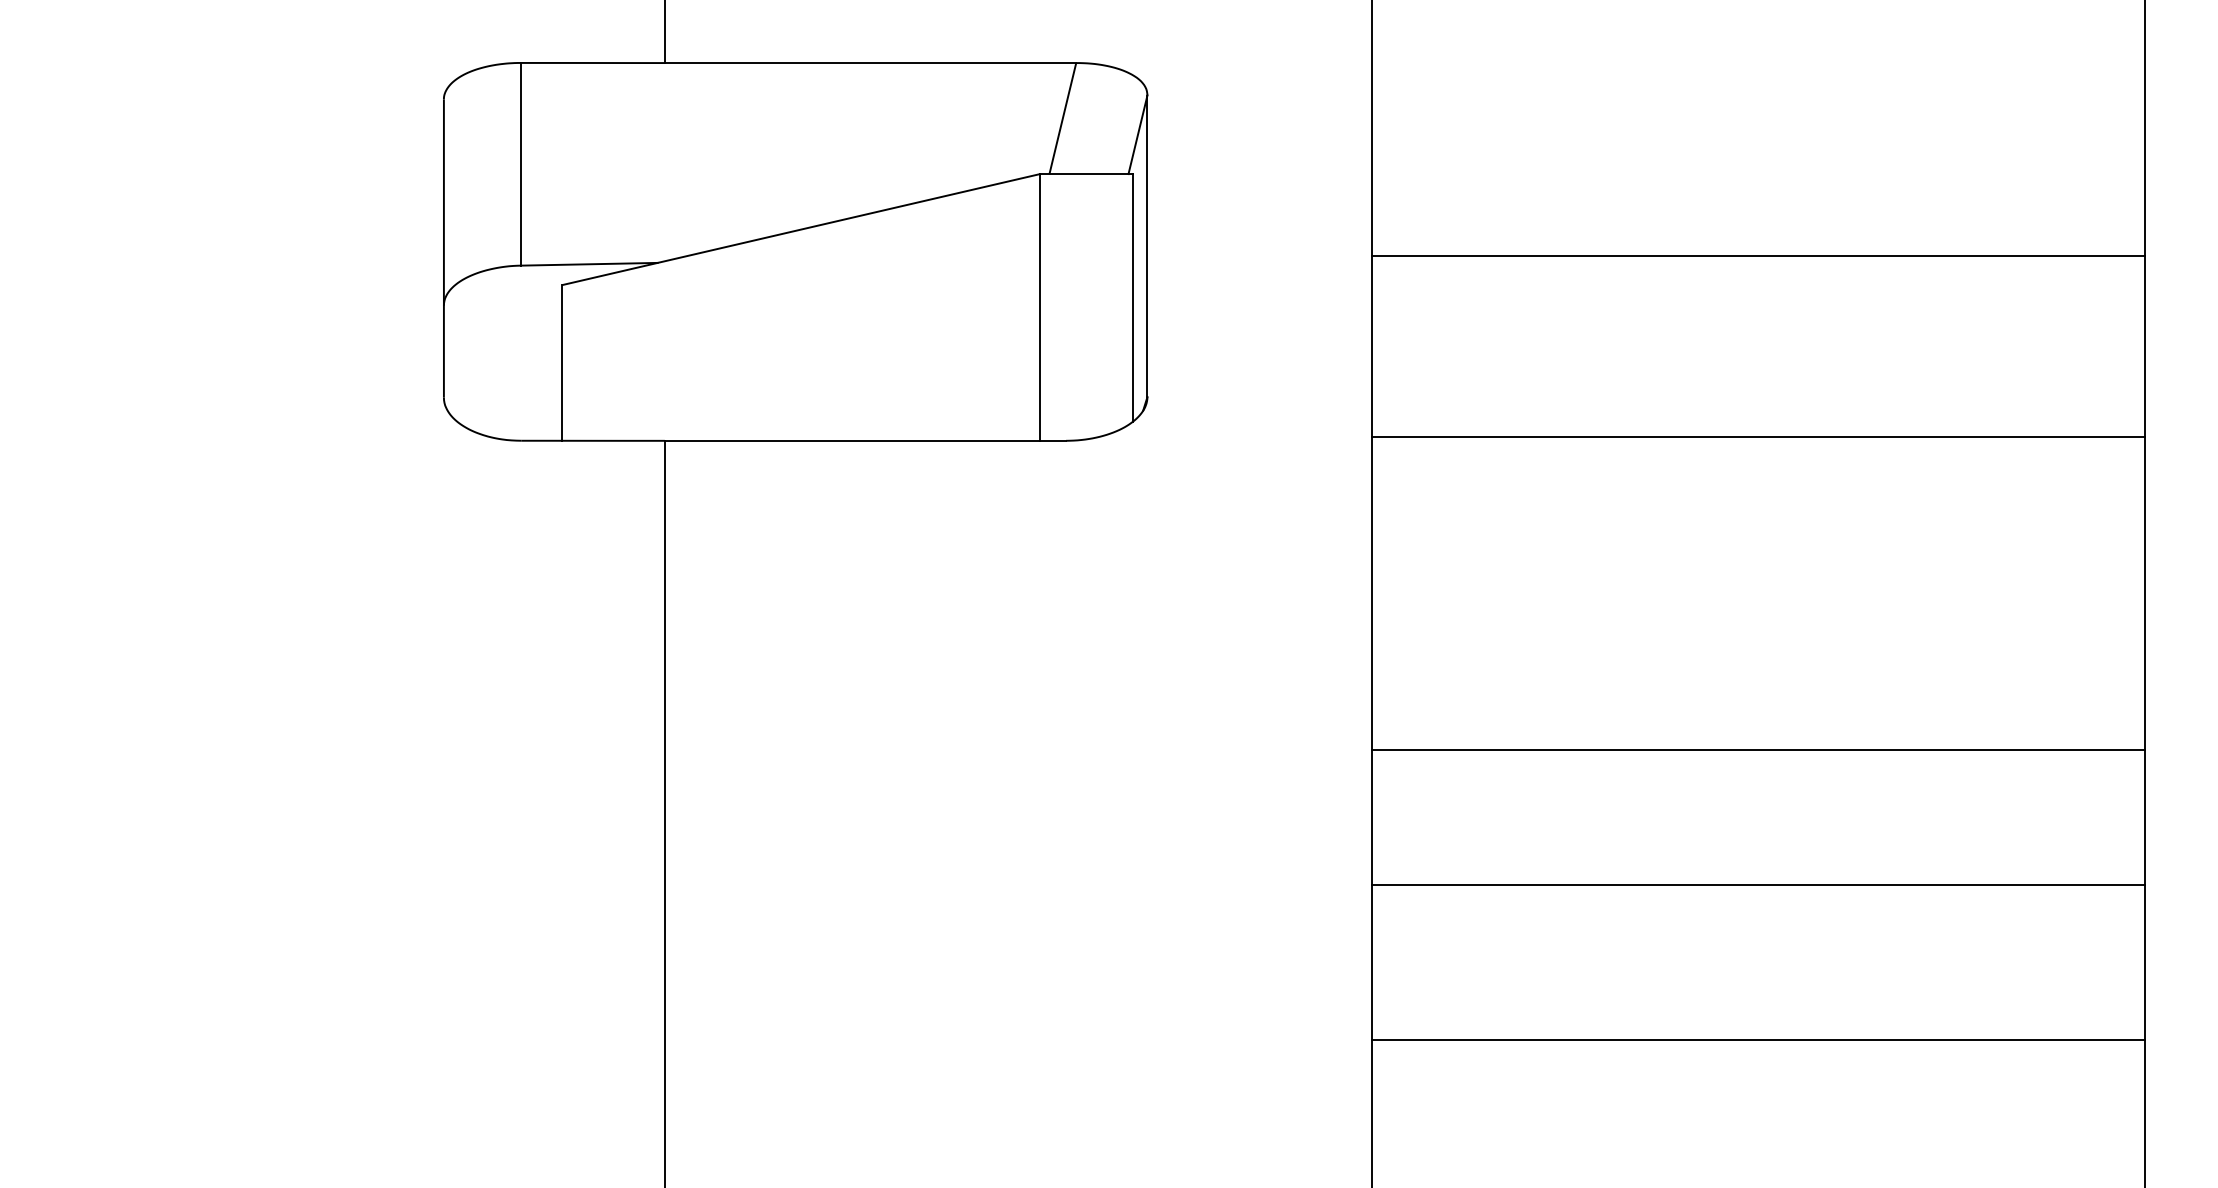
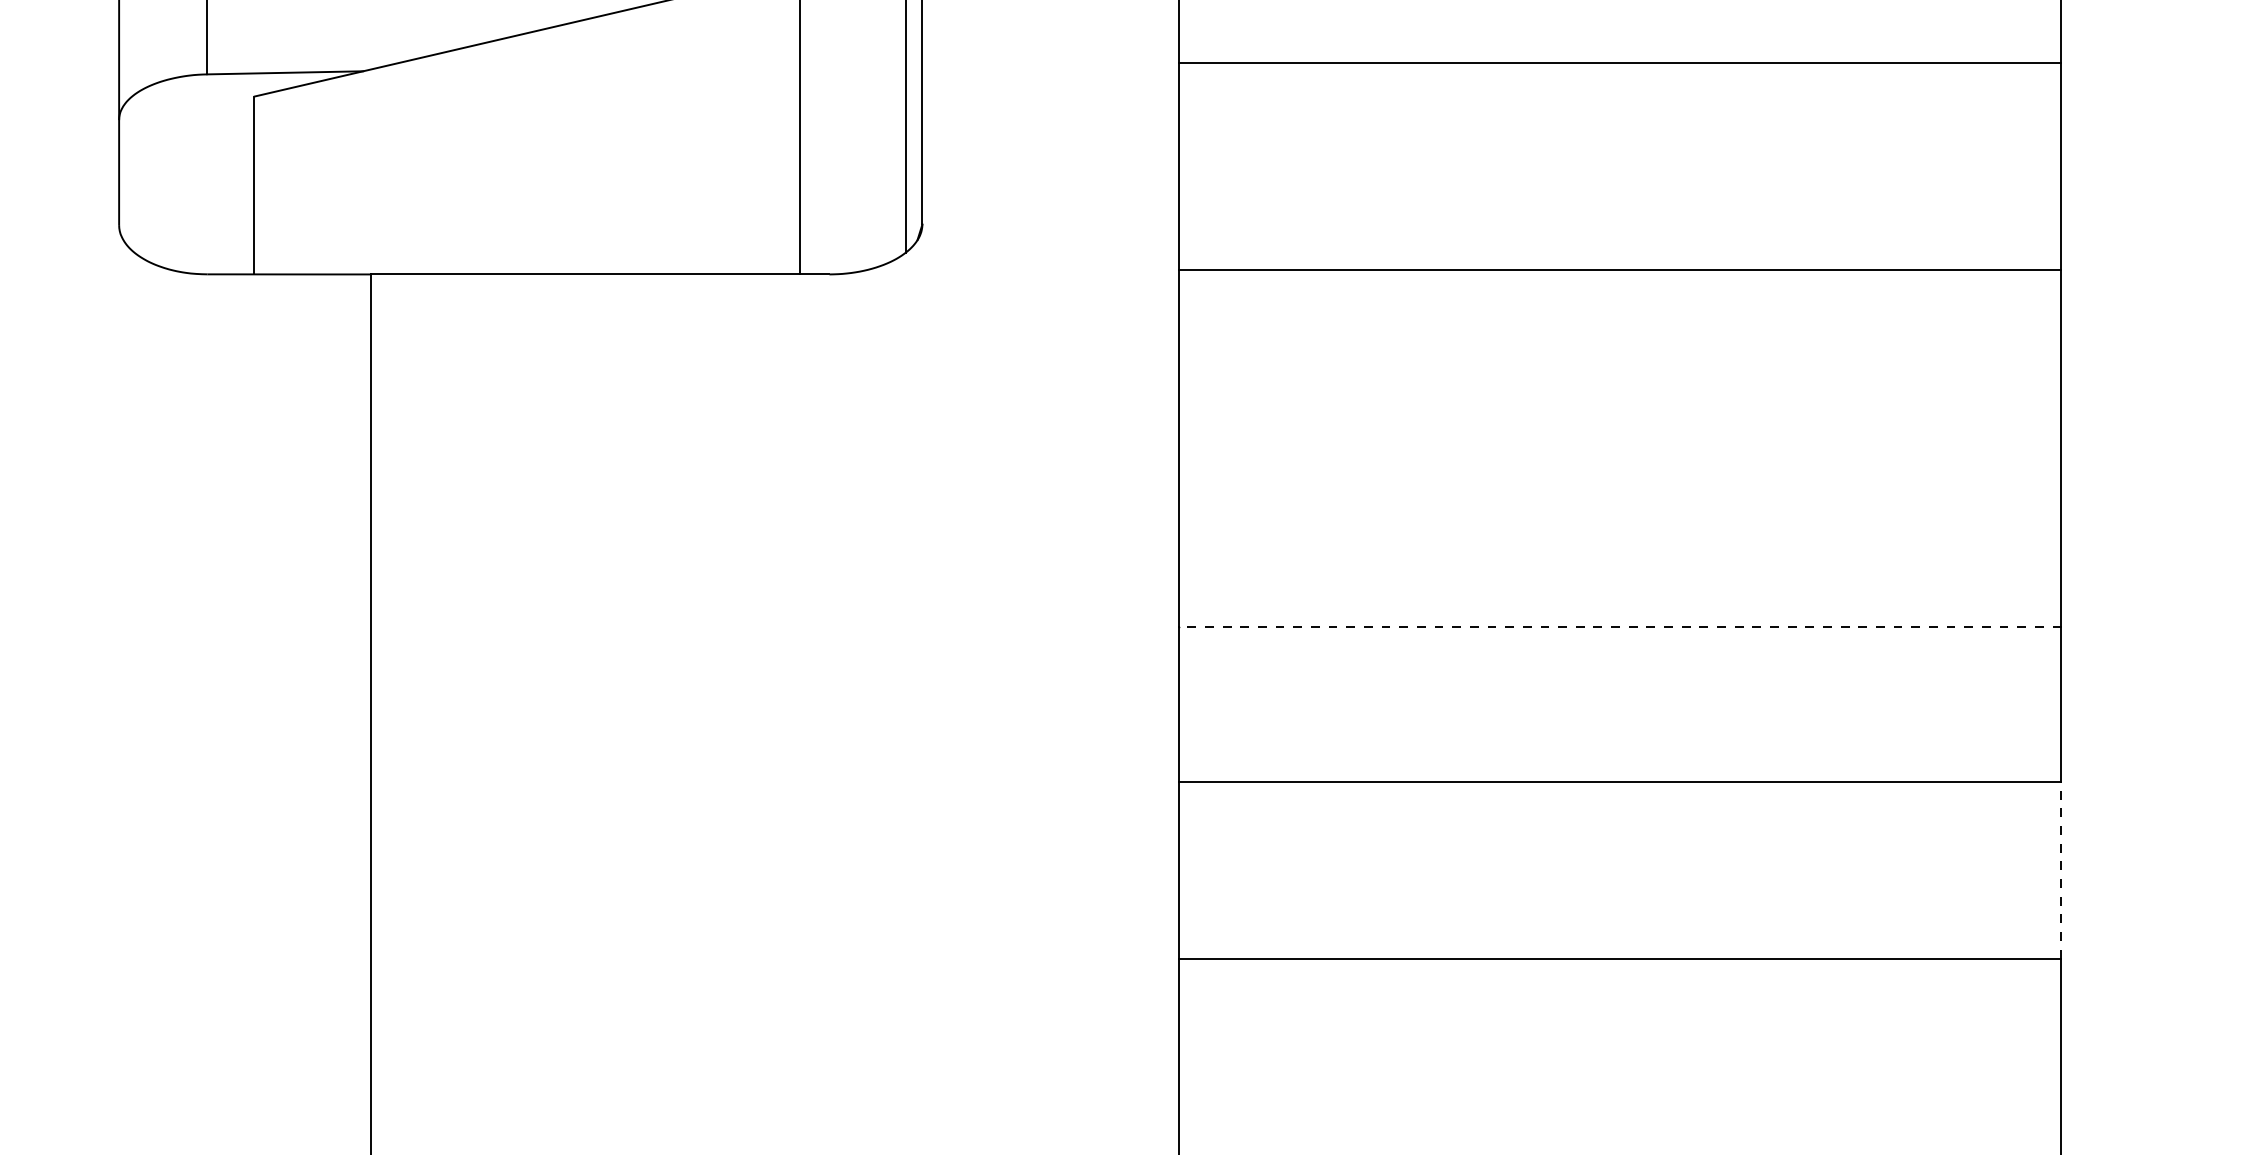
line: (1758, 750) -> (1620, 628), solid -> dashed
line: (2144, 962) -> (2060, 870), solid -> dashed

